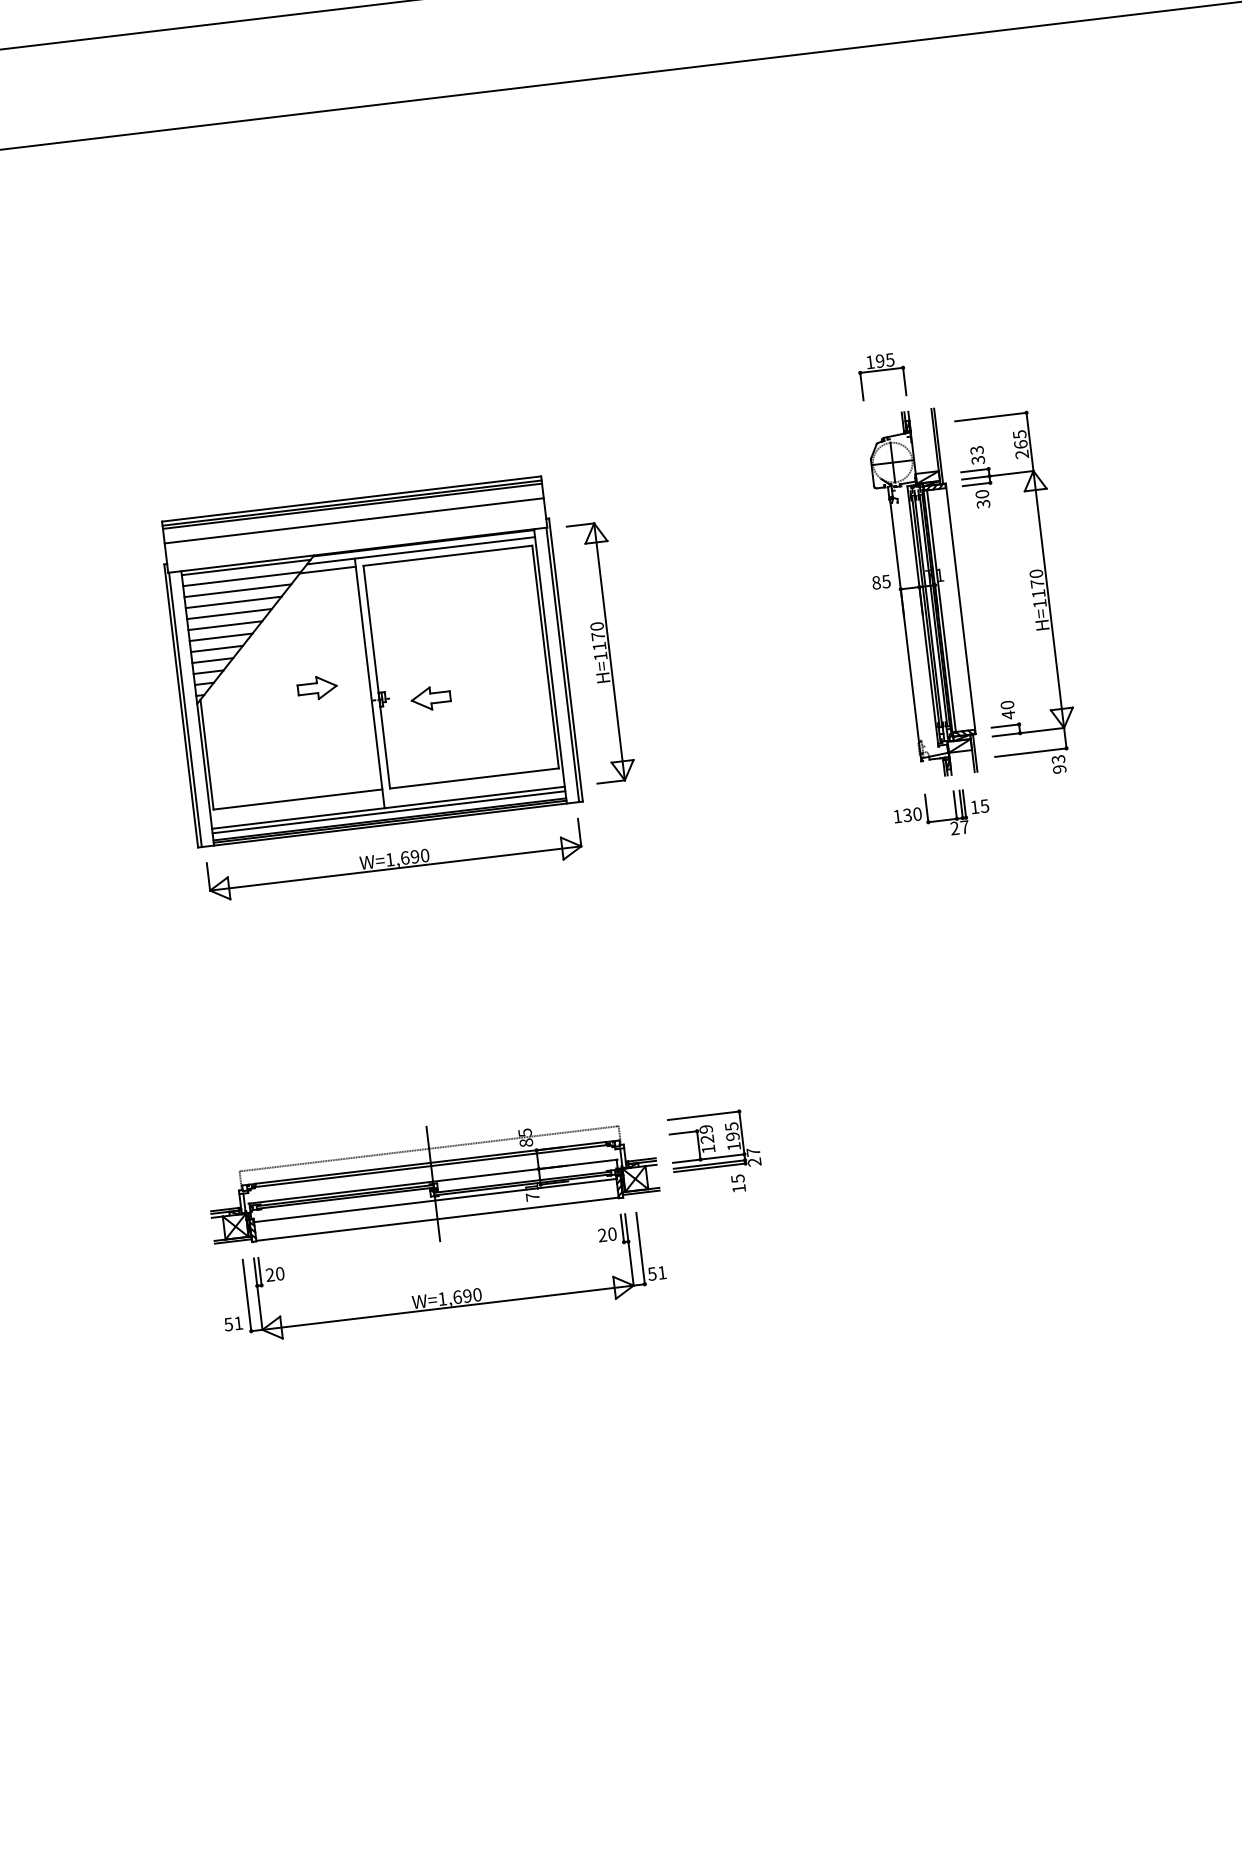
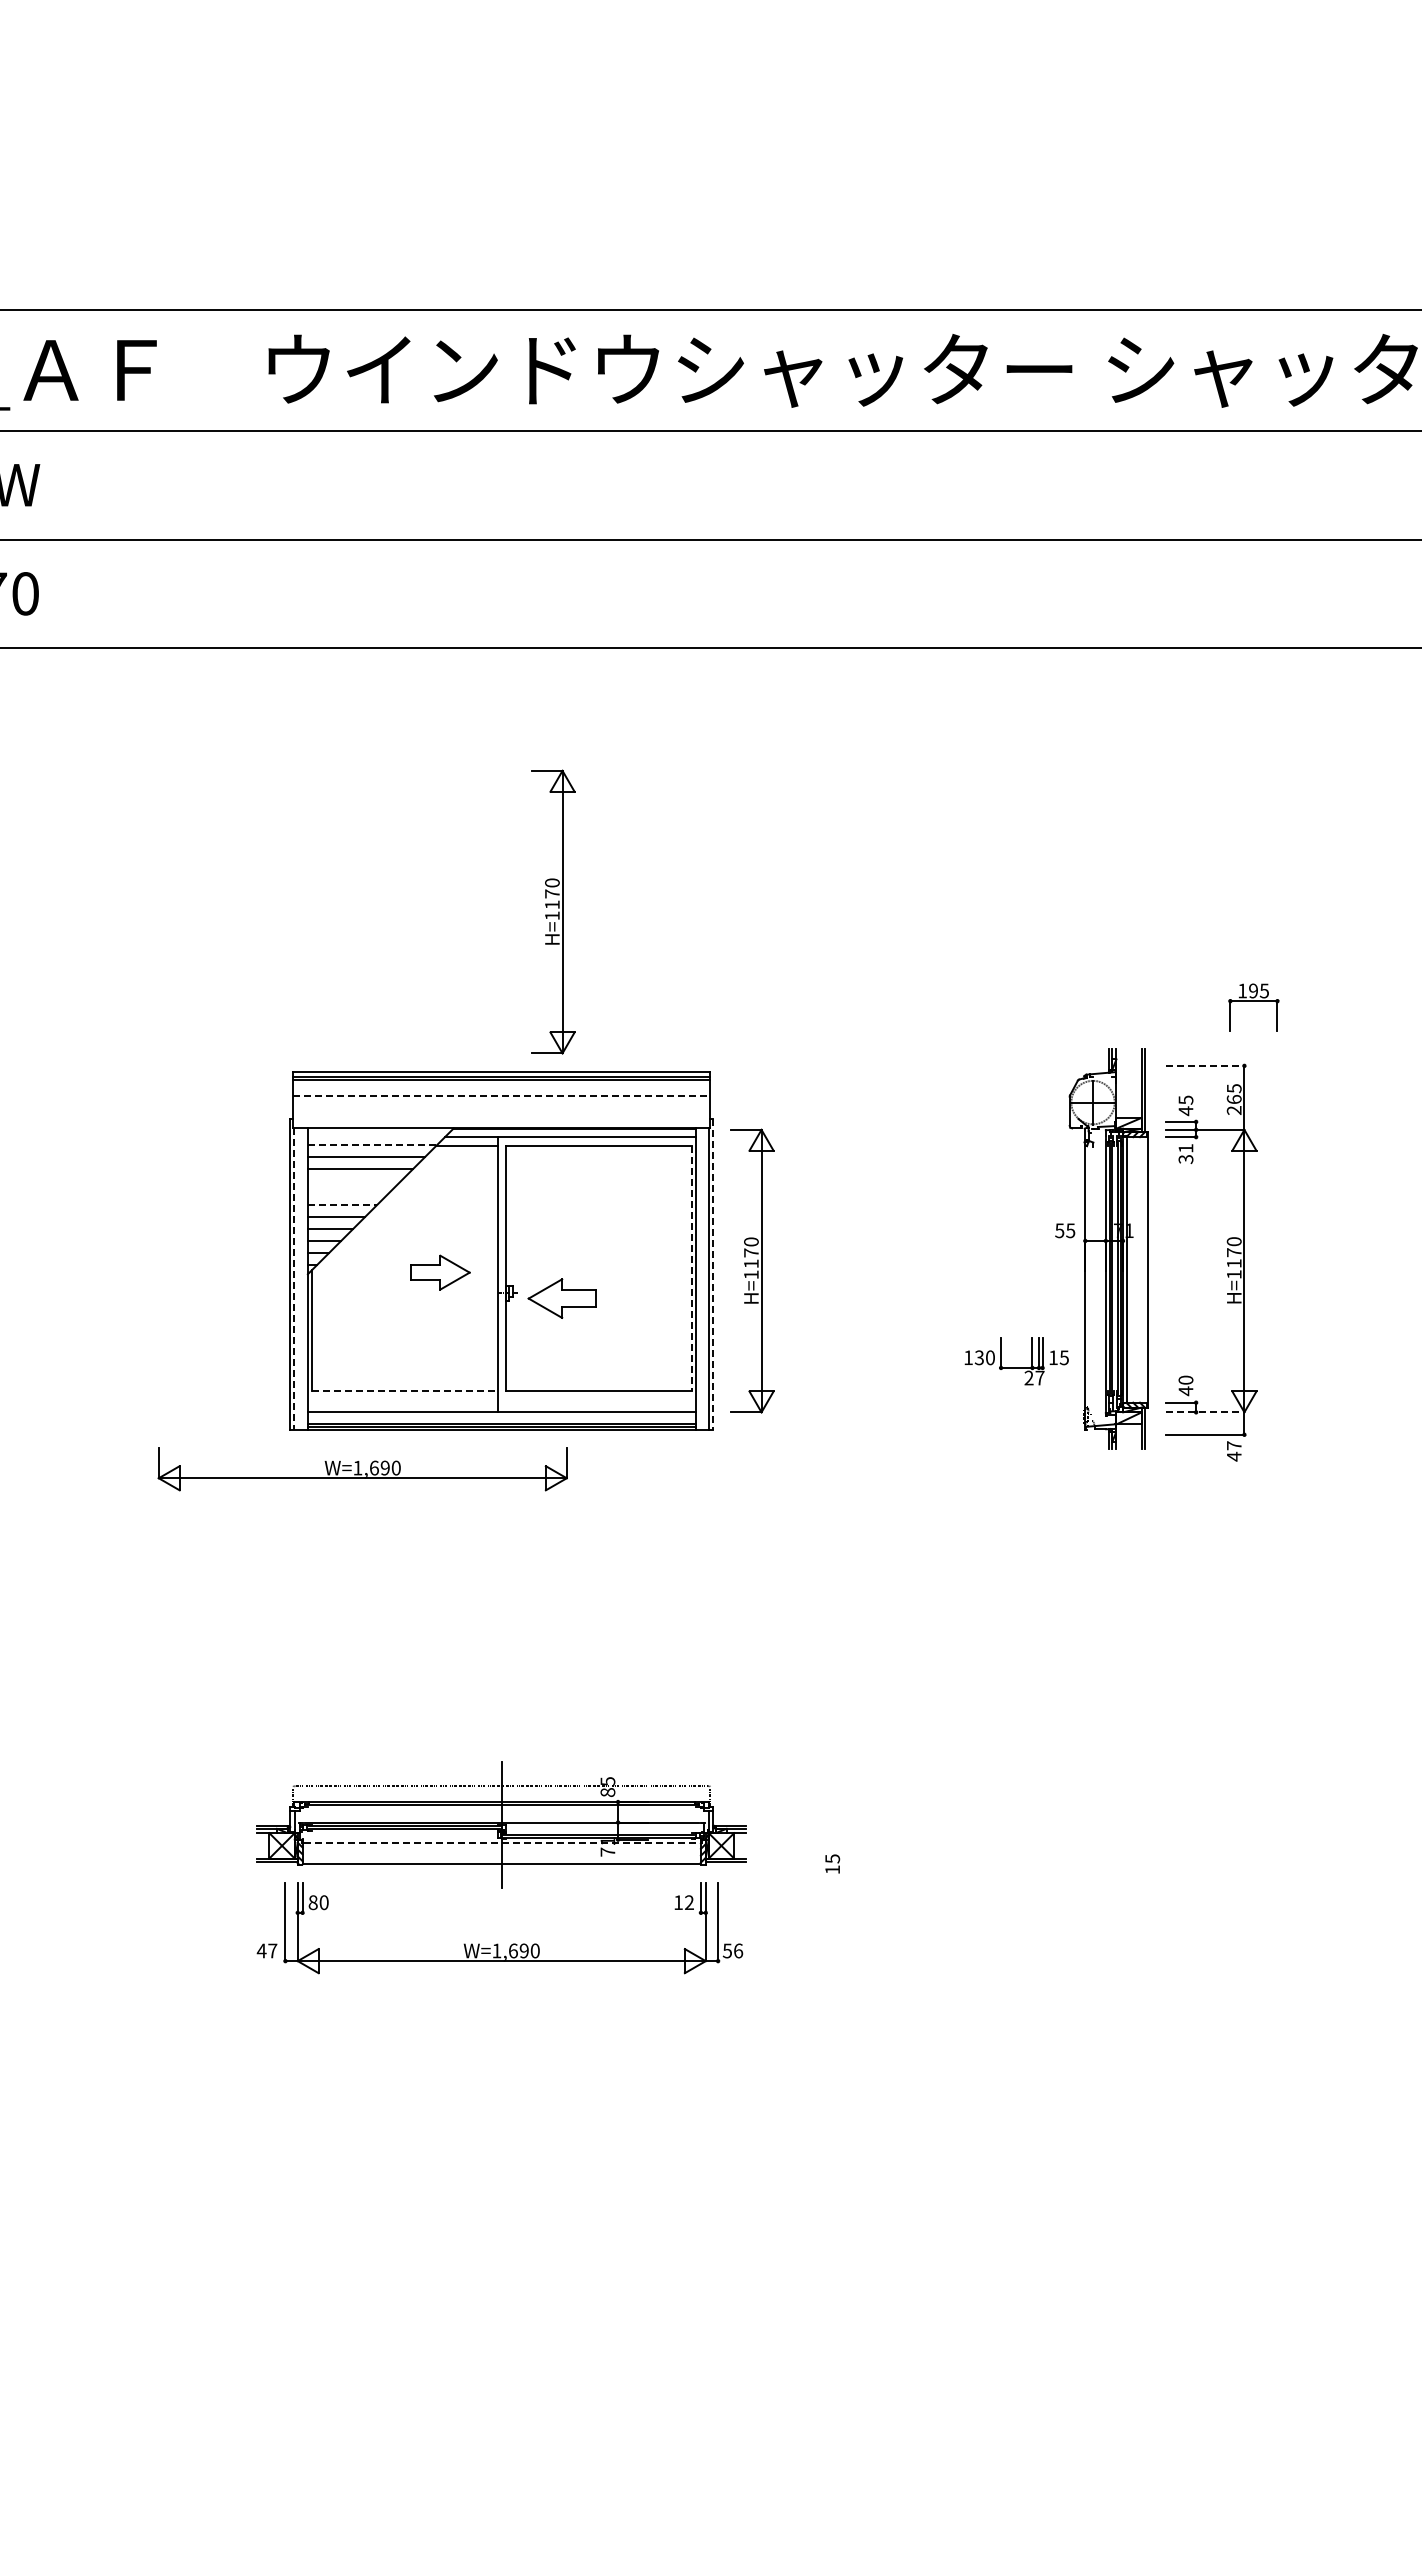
part: (381, 347) -> (553, 911), added
part: (881, 376) -> (1253, 1007), moved
line: (991, 416) -> (1205, 1065), solid -> dashed
text: (977, 455) -> (1185, 1105), 33 -> 45
text: (981, 494) -> (1185, 1148), 30 -> 31
line: (354, 521) -> (502, 1096), solid -> dashed
line: (246, 567) -> (378, 1132), removed
line: (241, 578) -> (372, 1144), solid -> dashed
text: (876, 582) -> (1059, 1230), 85 -> 55
line: (229, 613) -> (354, 1180), removed
line: (225, 626) -> (348, 1193), removed
line: (221, 637) -> (342, 1205), solid -> dashed
line: (545, 657) -> (691, 1268), solid -> dashed
line: (566, 660) -> (713, 1274), solid -> dashed
part: (317, 687) -> (440, 1272), size x1.4
part: (430, 698) -> (561, 1298), size x1.6
line: (185, 710) -> (294, 1279), solid -> dashed
line: (1028, 732) -> (1205, 1412), solid -> dashed
text: (1058, 764) -> (1233, 1451), 93 -> 47
line: (297, 799) -> (404, 1390), solid -> dashed
line: (388, 812) -> (501, 1416), removed
part: (941, 814) -> (1016, 1361), moved
part: (394, 860) -> (362, 1469), moved
part: (714, 1141) -> (811, 1815), removed
line: (435, 1200) -> (502, 1843), solid -> dashed
text: (607, 1234) -> (683, 1902), 20 -> 12
text: (662, 1272) -> (738, 1950), 51 -> 56
text: (269, 1274) -> (312, 1902), 20 -> 80
text: (232, 1323) -> (266, 1950), 51 -> 47

